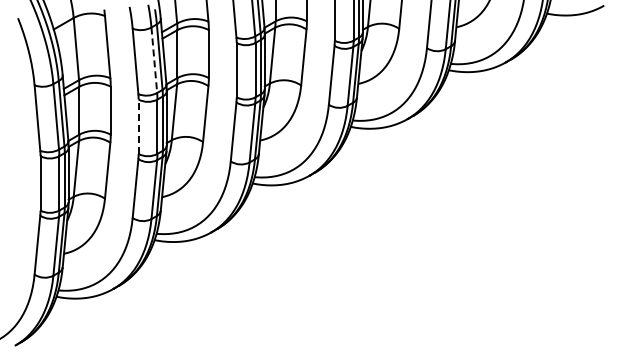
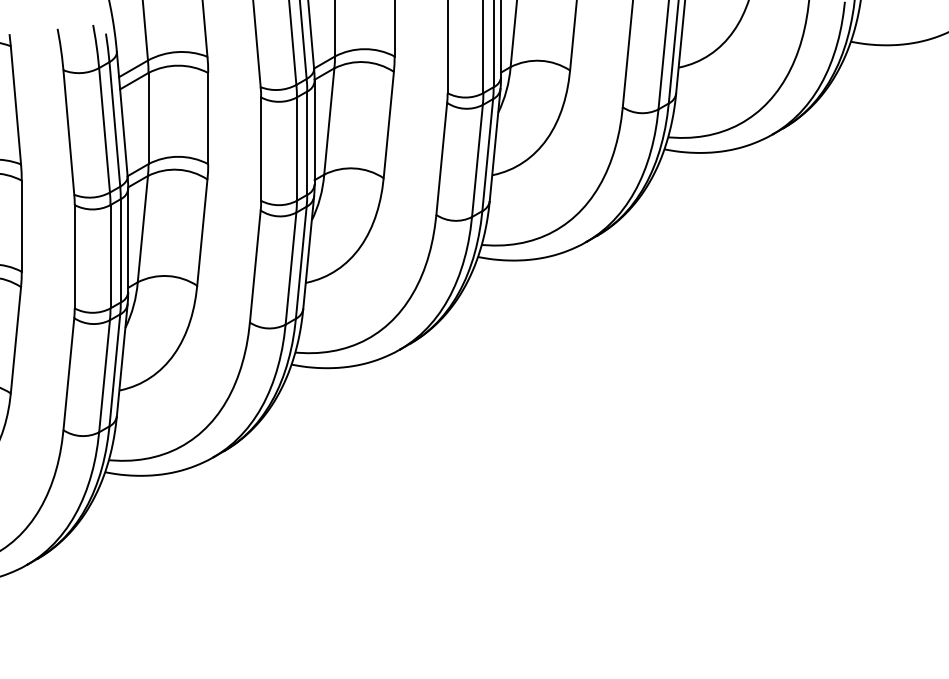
line: (154, 60) -> (104, 130), dashed -> solid
line: (138, 126) -> (74, 256), dashed -> solid

